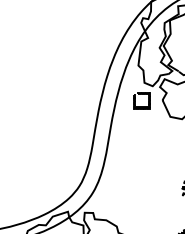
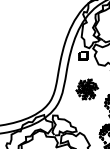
part: (149, 163) -> (87, 89), added

